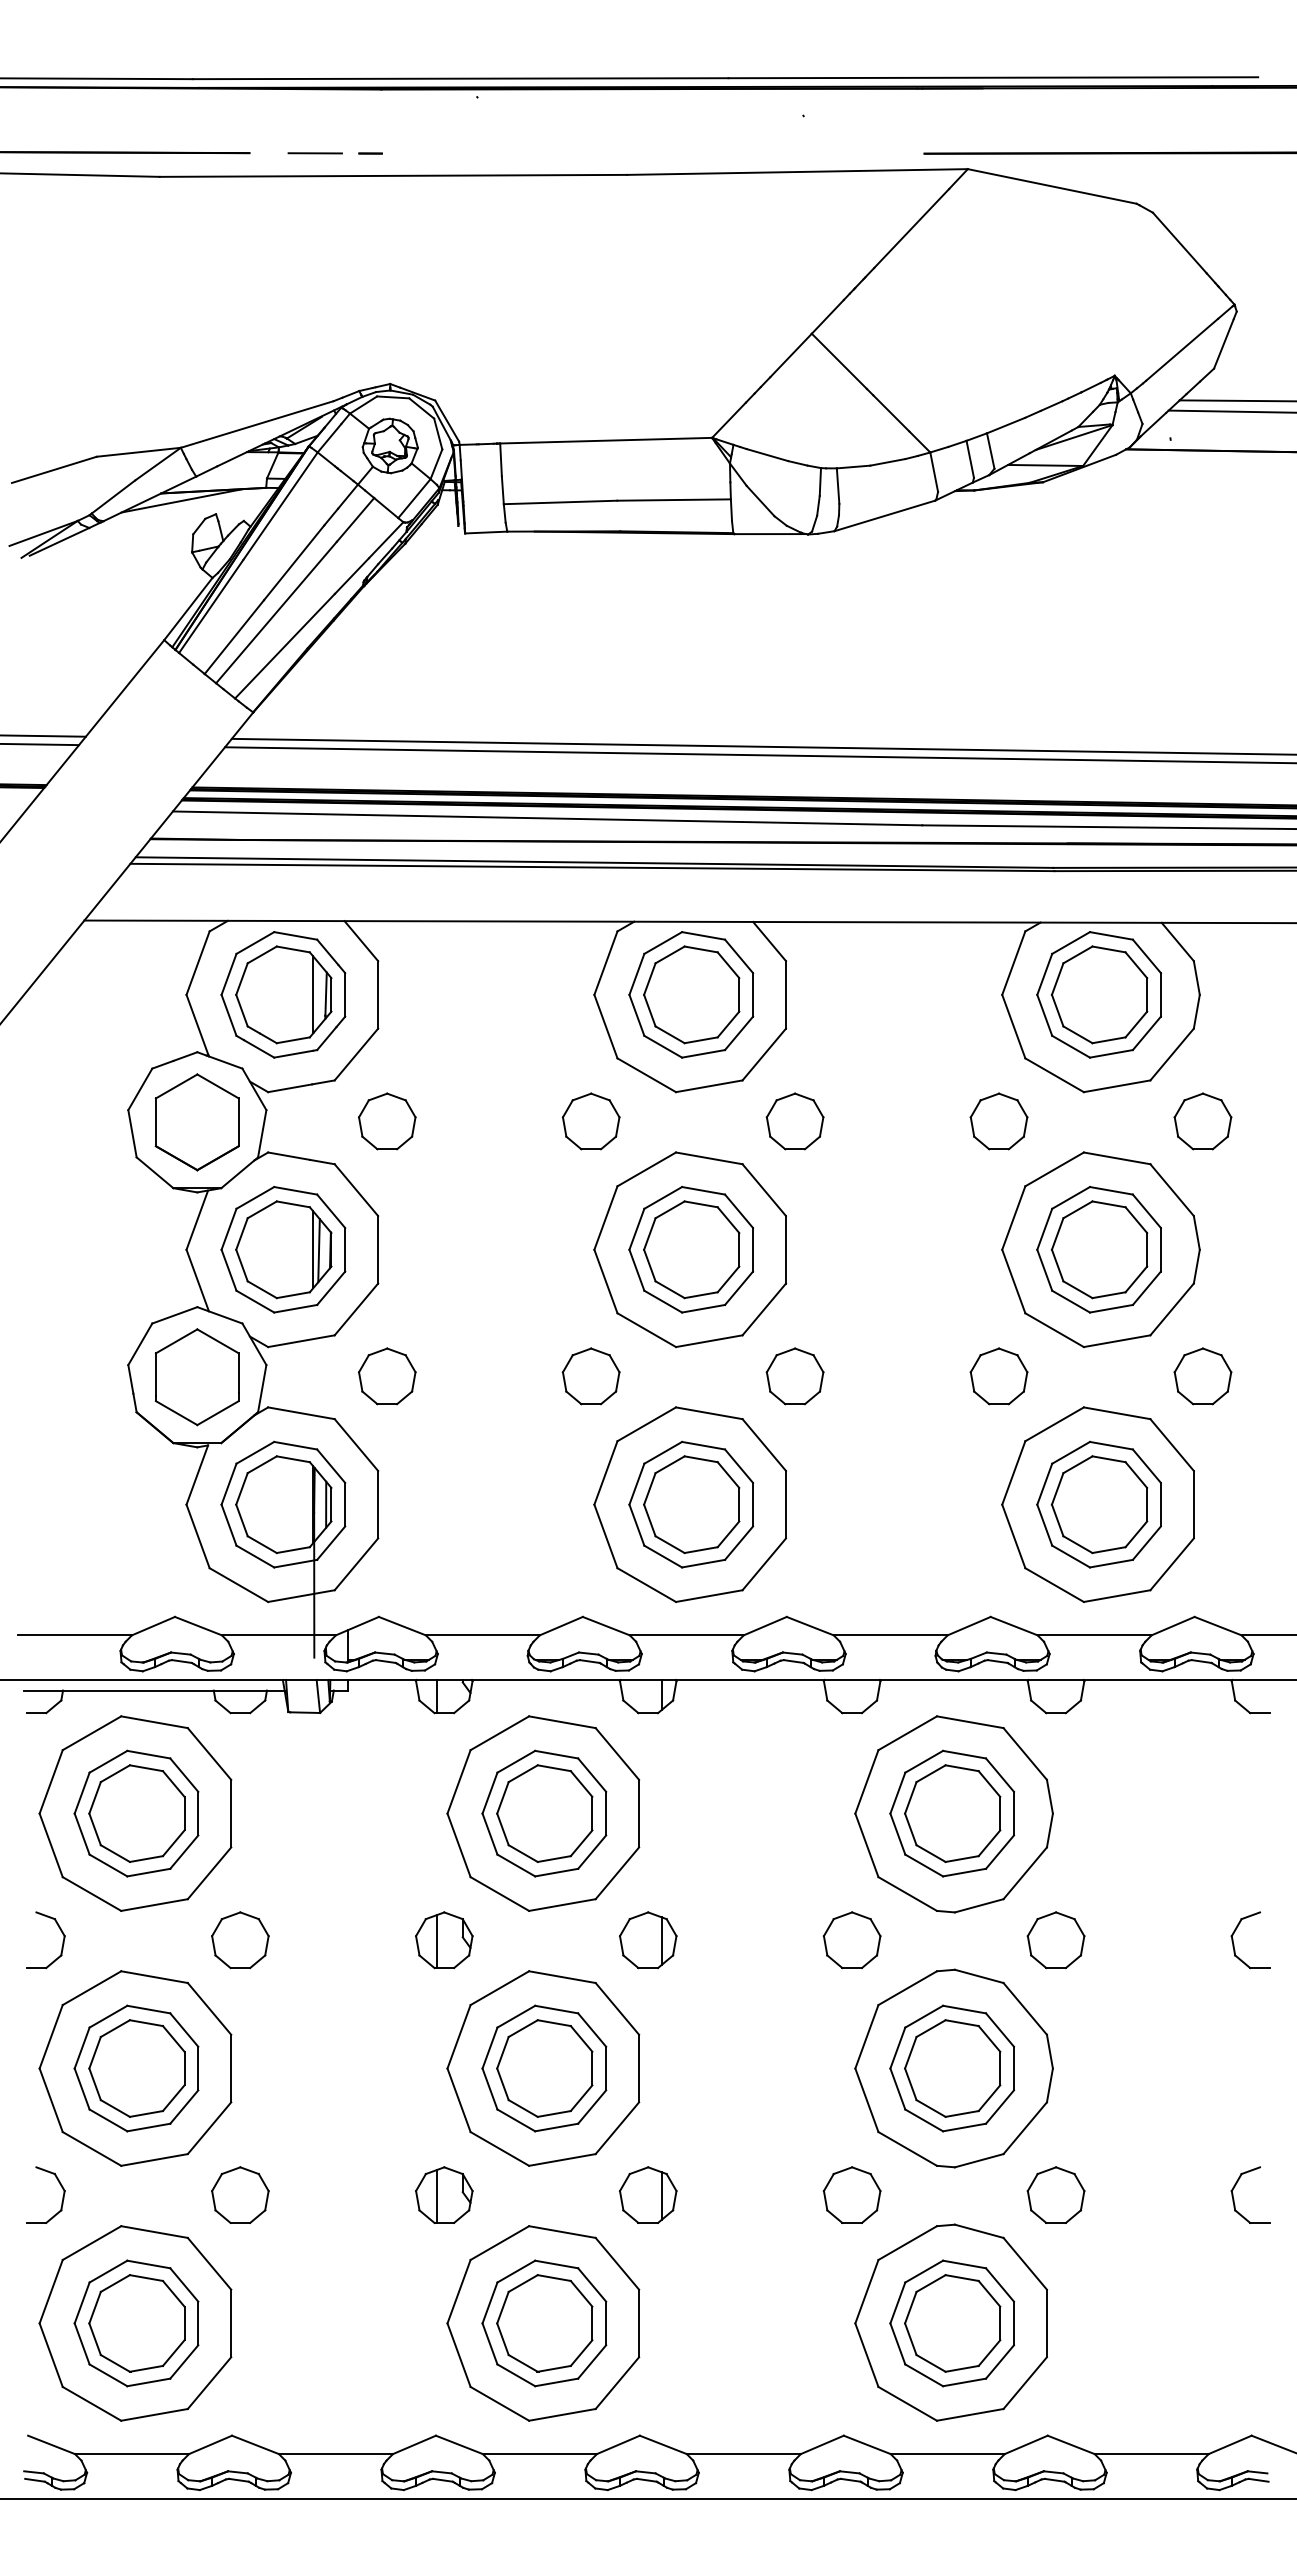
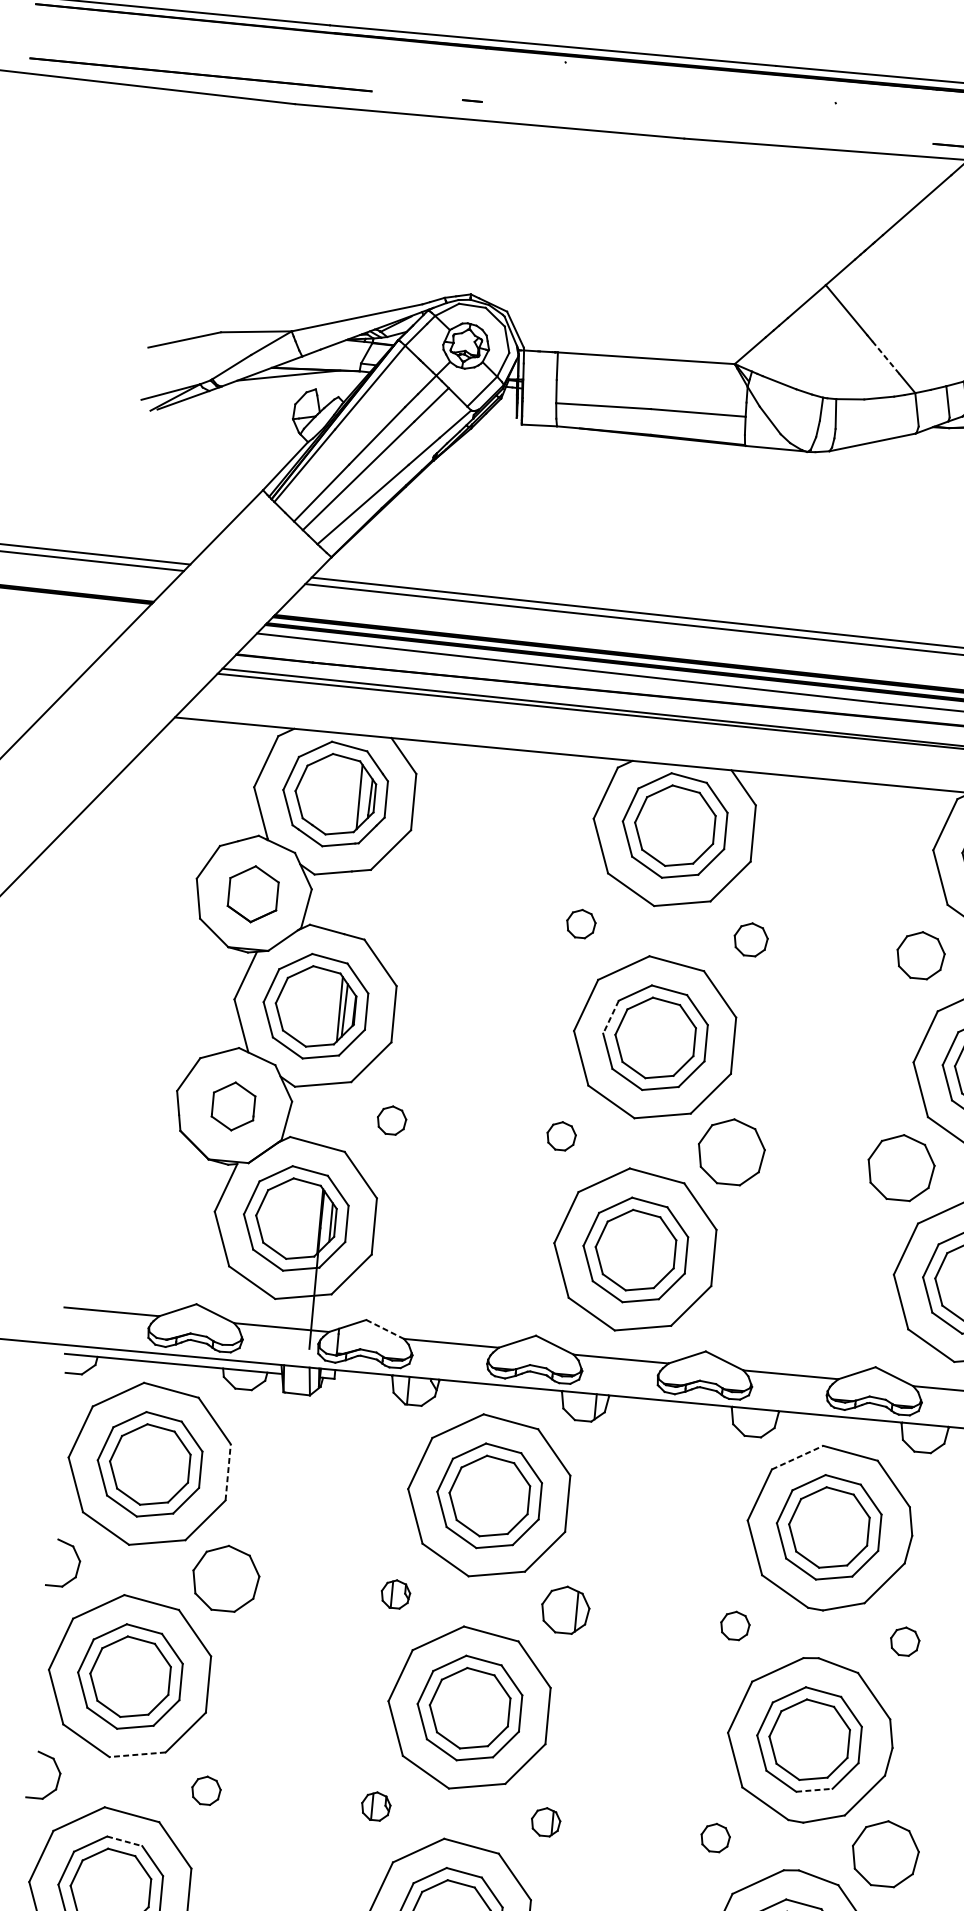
line: (314, 153) -> (425, 96), removed
line: (891, 413) -> (885, 357), solid -> dashed
part: (387, 1121) -> (411, 908), removed
part: (590, 1121) -> (580, 923), size x0.6
part: (794, 1121) -> (750, 939), size x0.7
part: (196, 1122) -> (252, 894), size x0.7
line: (636, 1229) -> (610, 1017), solid -> dashed
part: (387, 1376) -> (392, 1120), size x0.6
part: (590, 1376) -> (561, 1136), size x0.6
part: (794, 1376) -> (730, 1151), size x1.4
part: (998, 1376) -> (900, 1167), size x1.4
part: (196, 1377) -> (232, 1106), size x0.6
line: (402, 1626) -> (385, 1329), solid -> dashed
line: (907, 1733) -> (797, 1457), solid -> dashed
line: (231, 1813) -> (228, 1472), solid -> dashed
part: (240, 1940) -> (226, 1578), size x1.4
part: (444, 1940) -> (395, 1594), size x0.6
part: (851, 1940) -> (734, 1625), size x0.6
part: (1055, 1940) -> (904, 1641), size x0.6
line: (964, 2127) -> (814, 1790), solid -> dashed
line: (154, 2159) -> (137, 1754), solid -> dashed
part: (240, 2194) -> (206, 1790), size x0.6
part: (444, 2194) -> (376, 1805), size x0.6
part: (648, 2194) -> (546, 1821), size x0.6
part: (851, 2194) -> (715, 1837), size x0.6
part: (1055, 2194) -> (884, 1853), size x1.4
line: (148, 2264) -> (124, 1841), solid -> dashed

